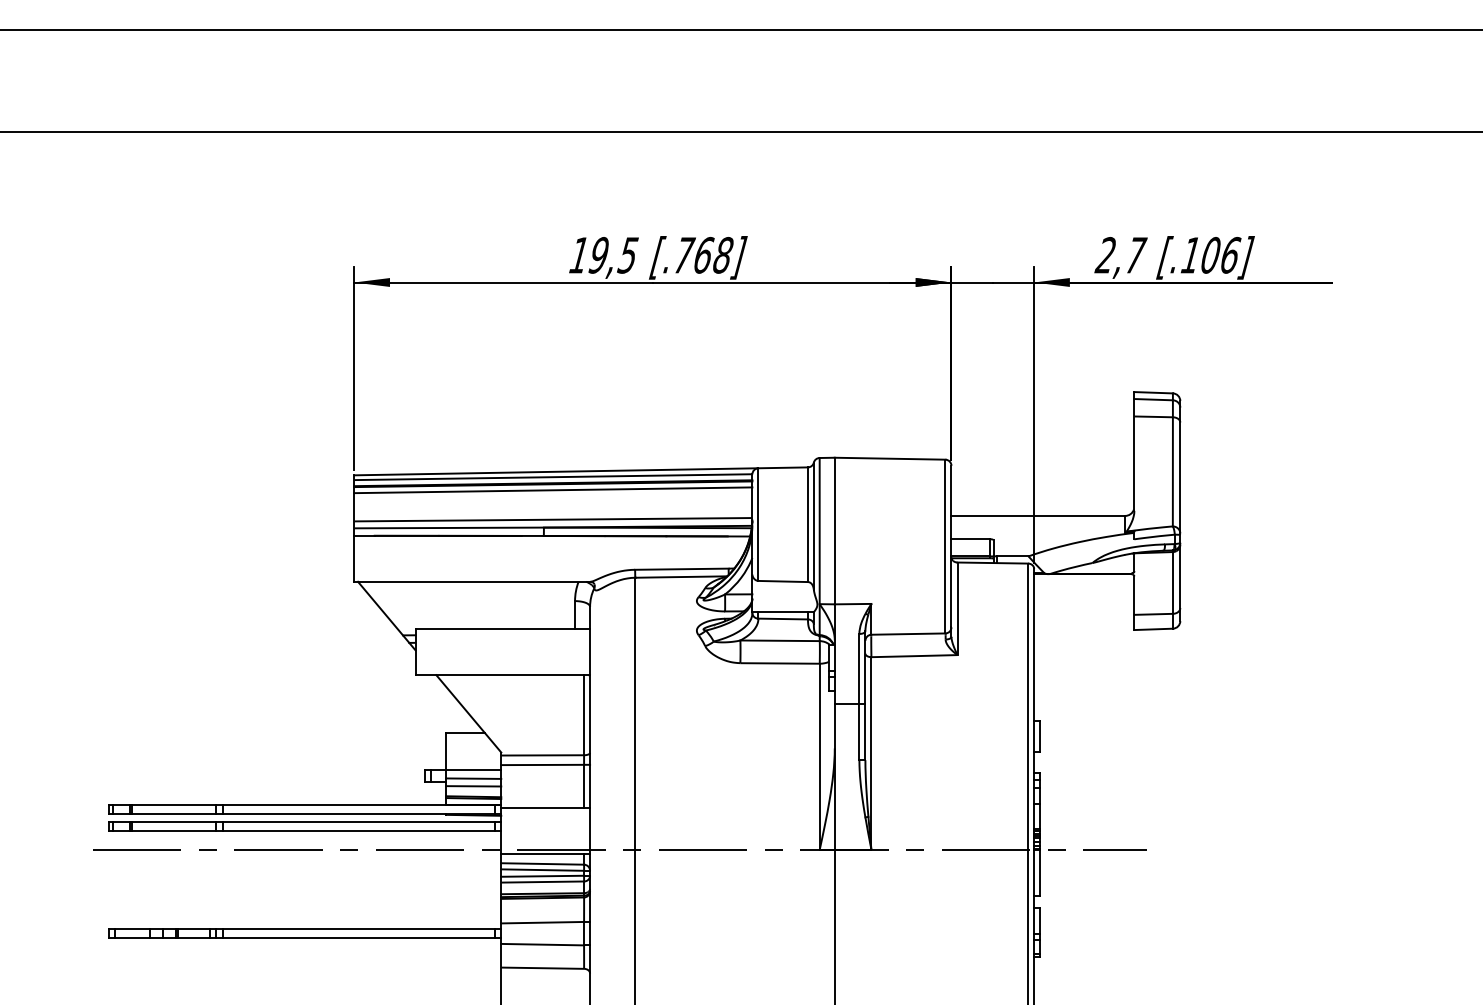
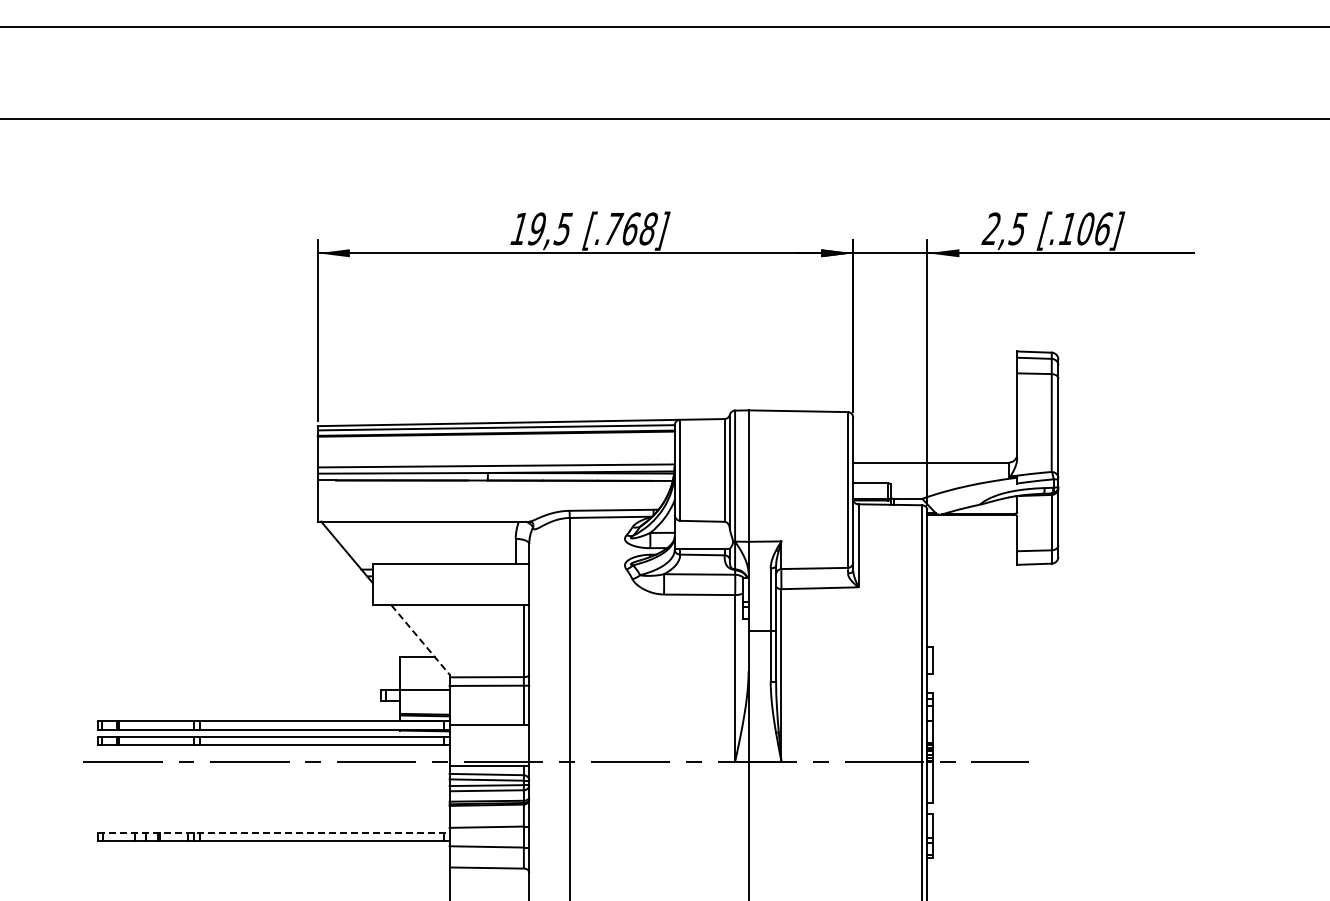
text: (1135, 255) -> (1018, 229), 2,7 -> 2,5
line: (552, 490) -> (495, 439), removed
line: (468, 714) -> (420, 640), solid -> dashed
line: (473, 778) -> (424, 697), removed
line: (473, 785) -> (424, 704), removed
line: (304, 928) -> (273, 832), solid -> dashed

